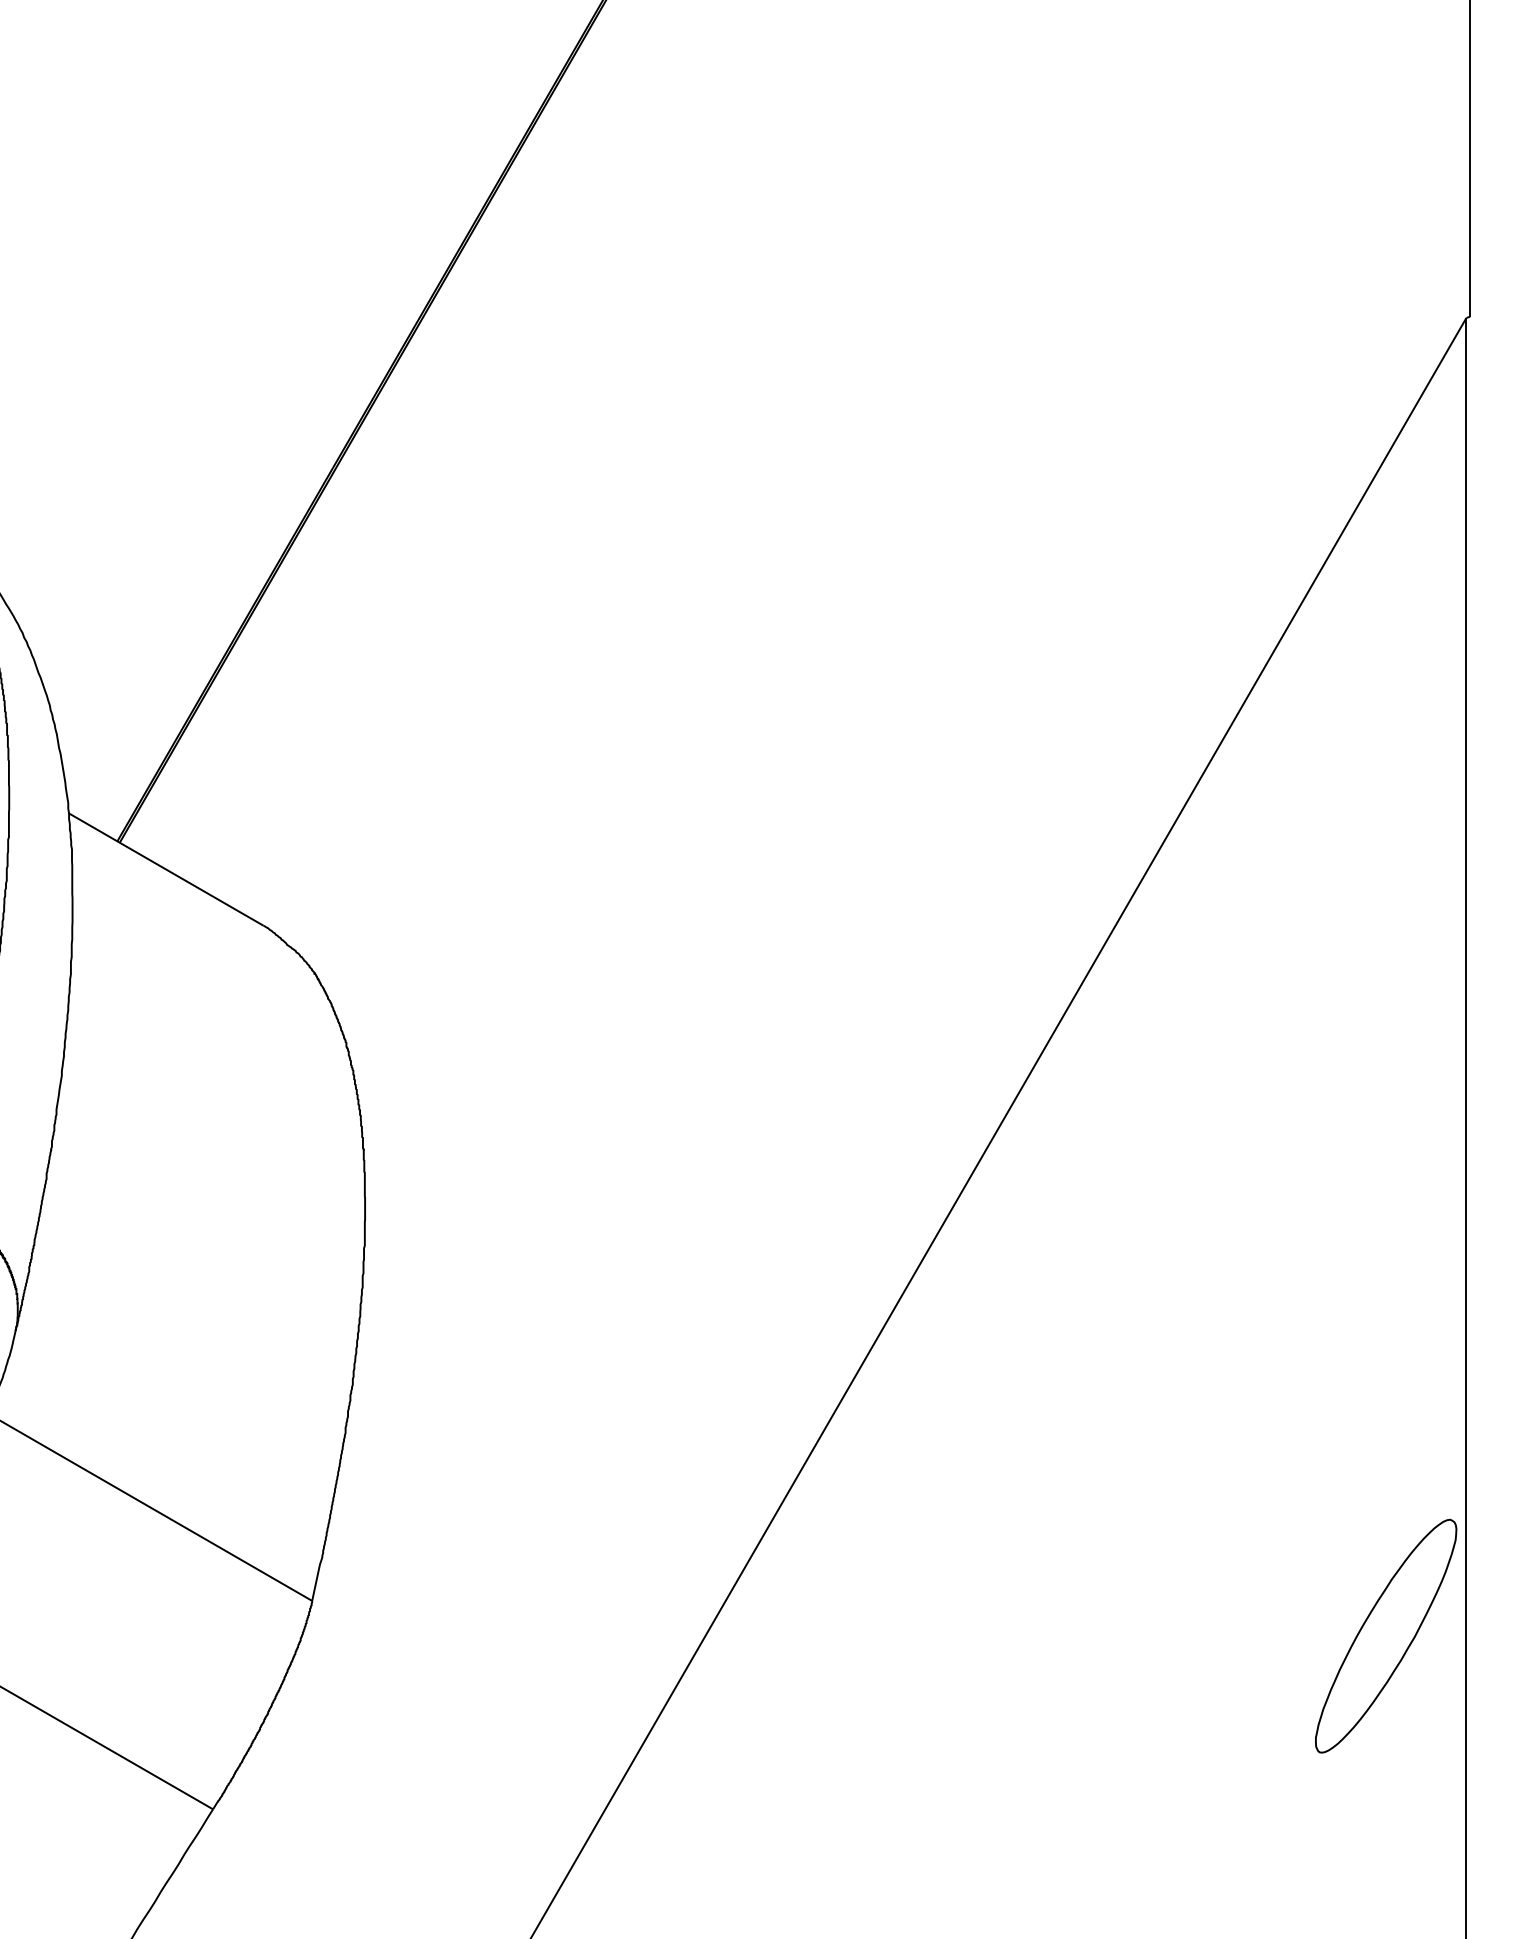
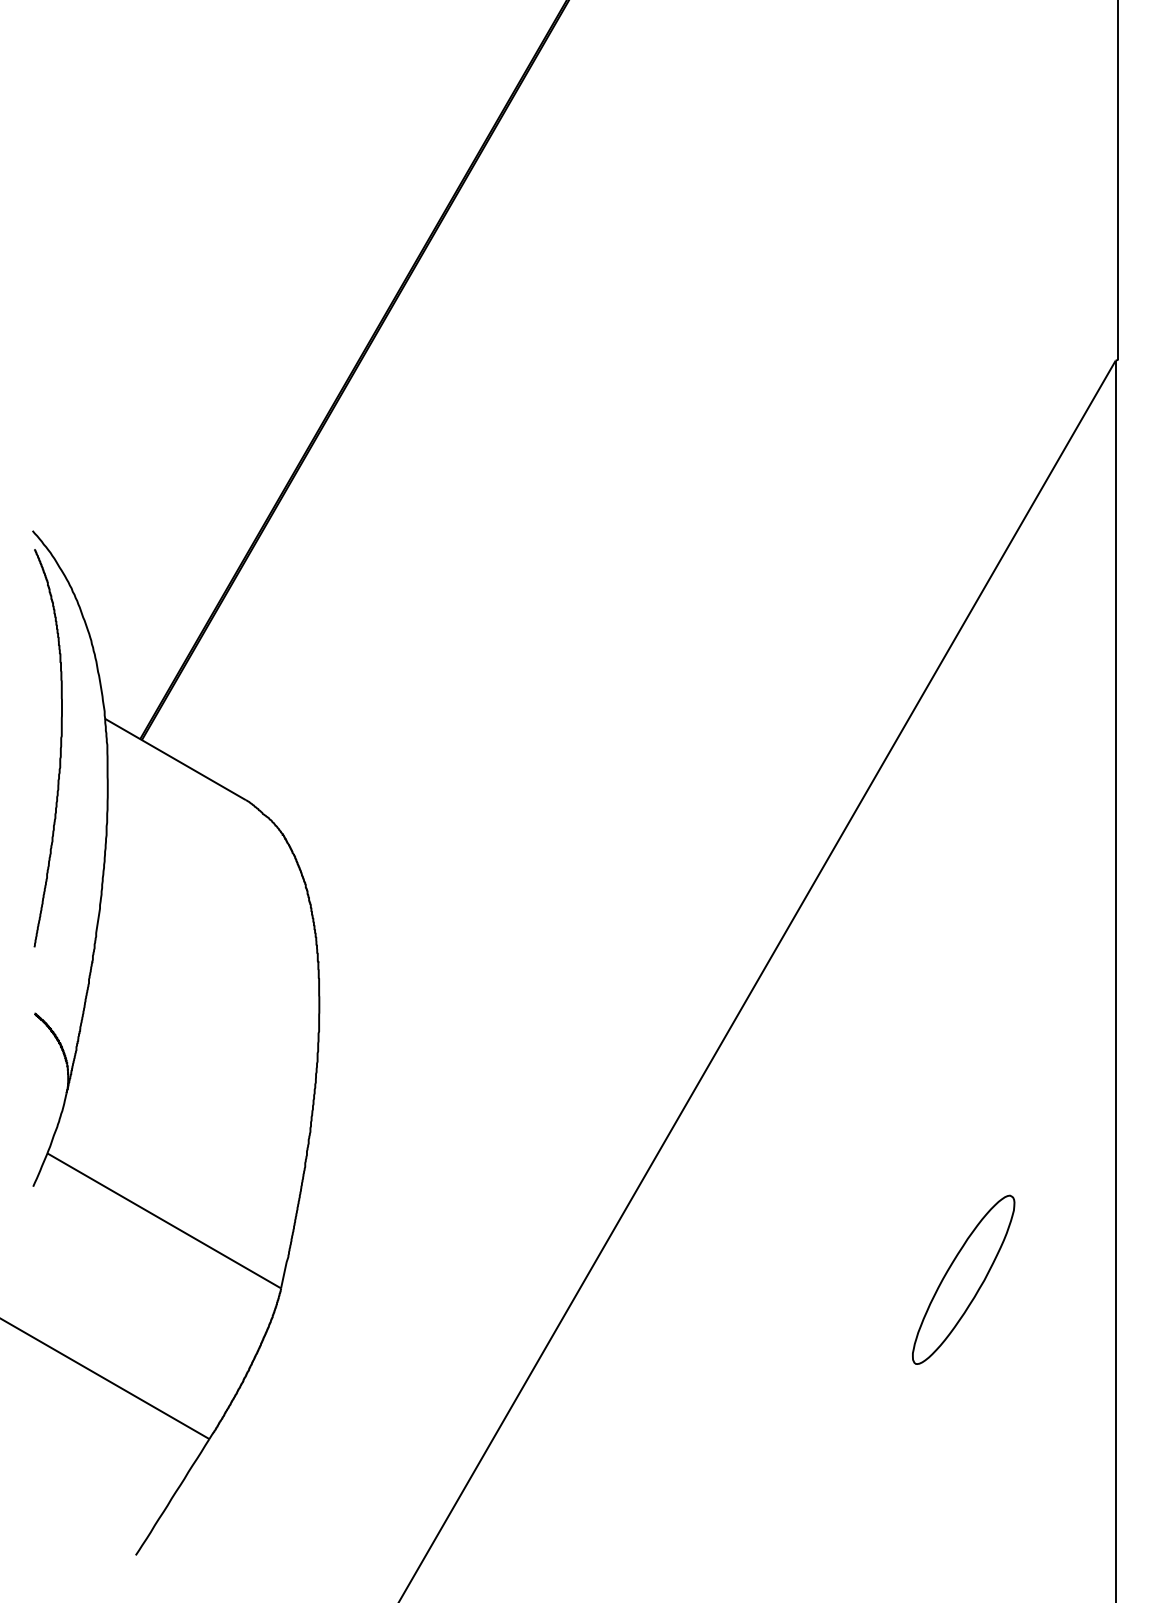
part: (1385, 1635) -> (963, 1279), moved

